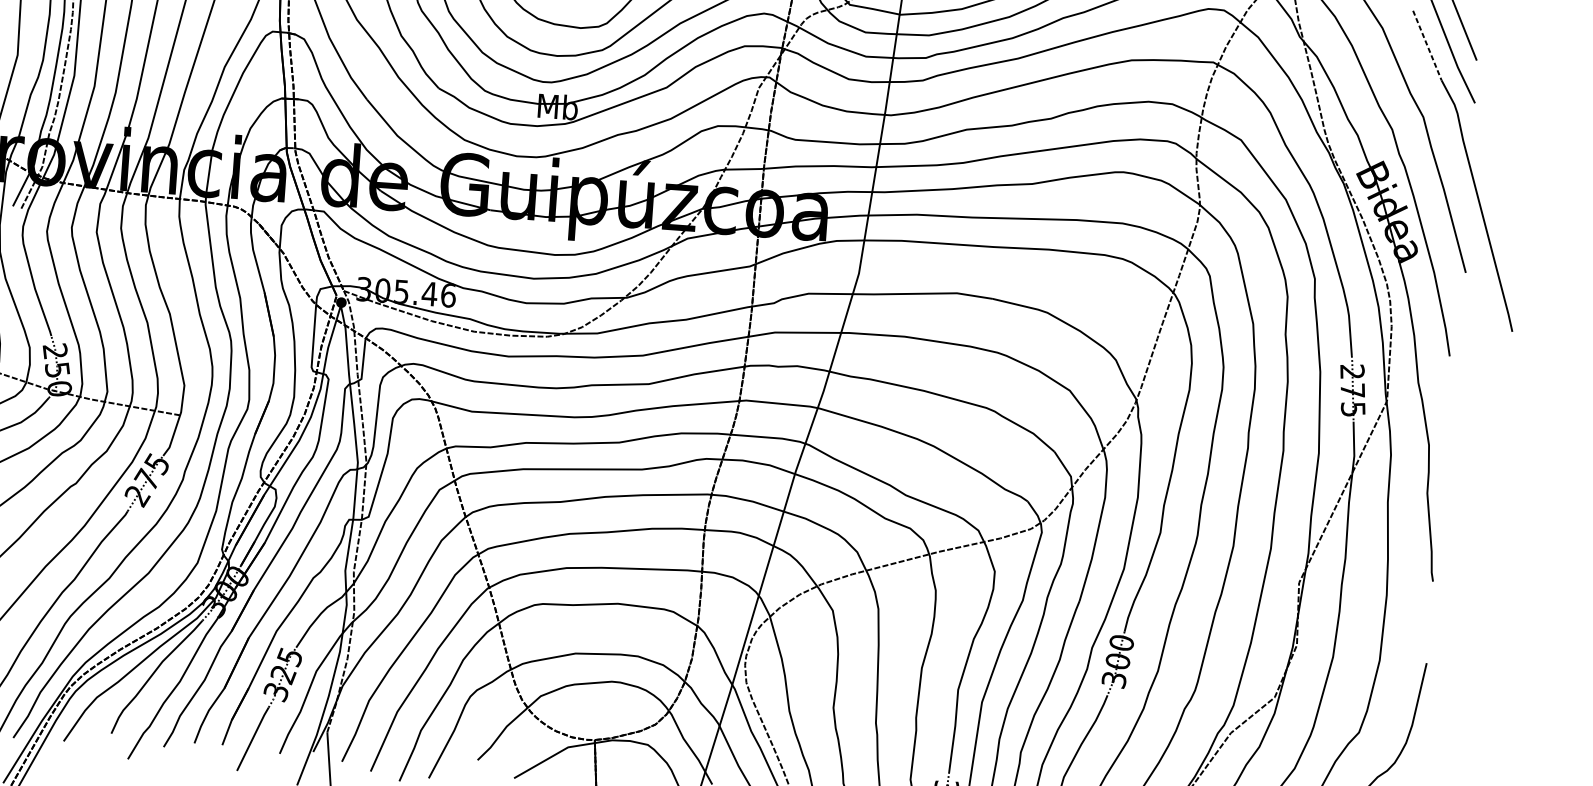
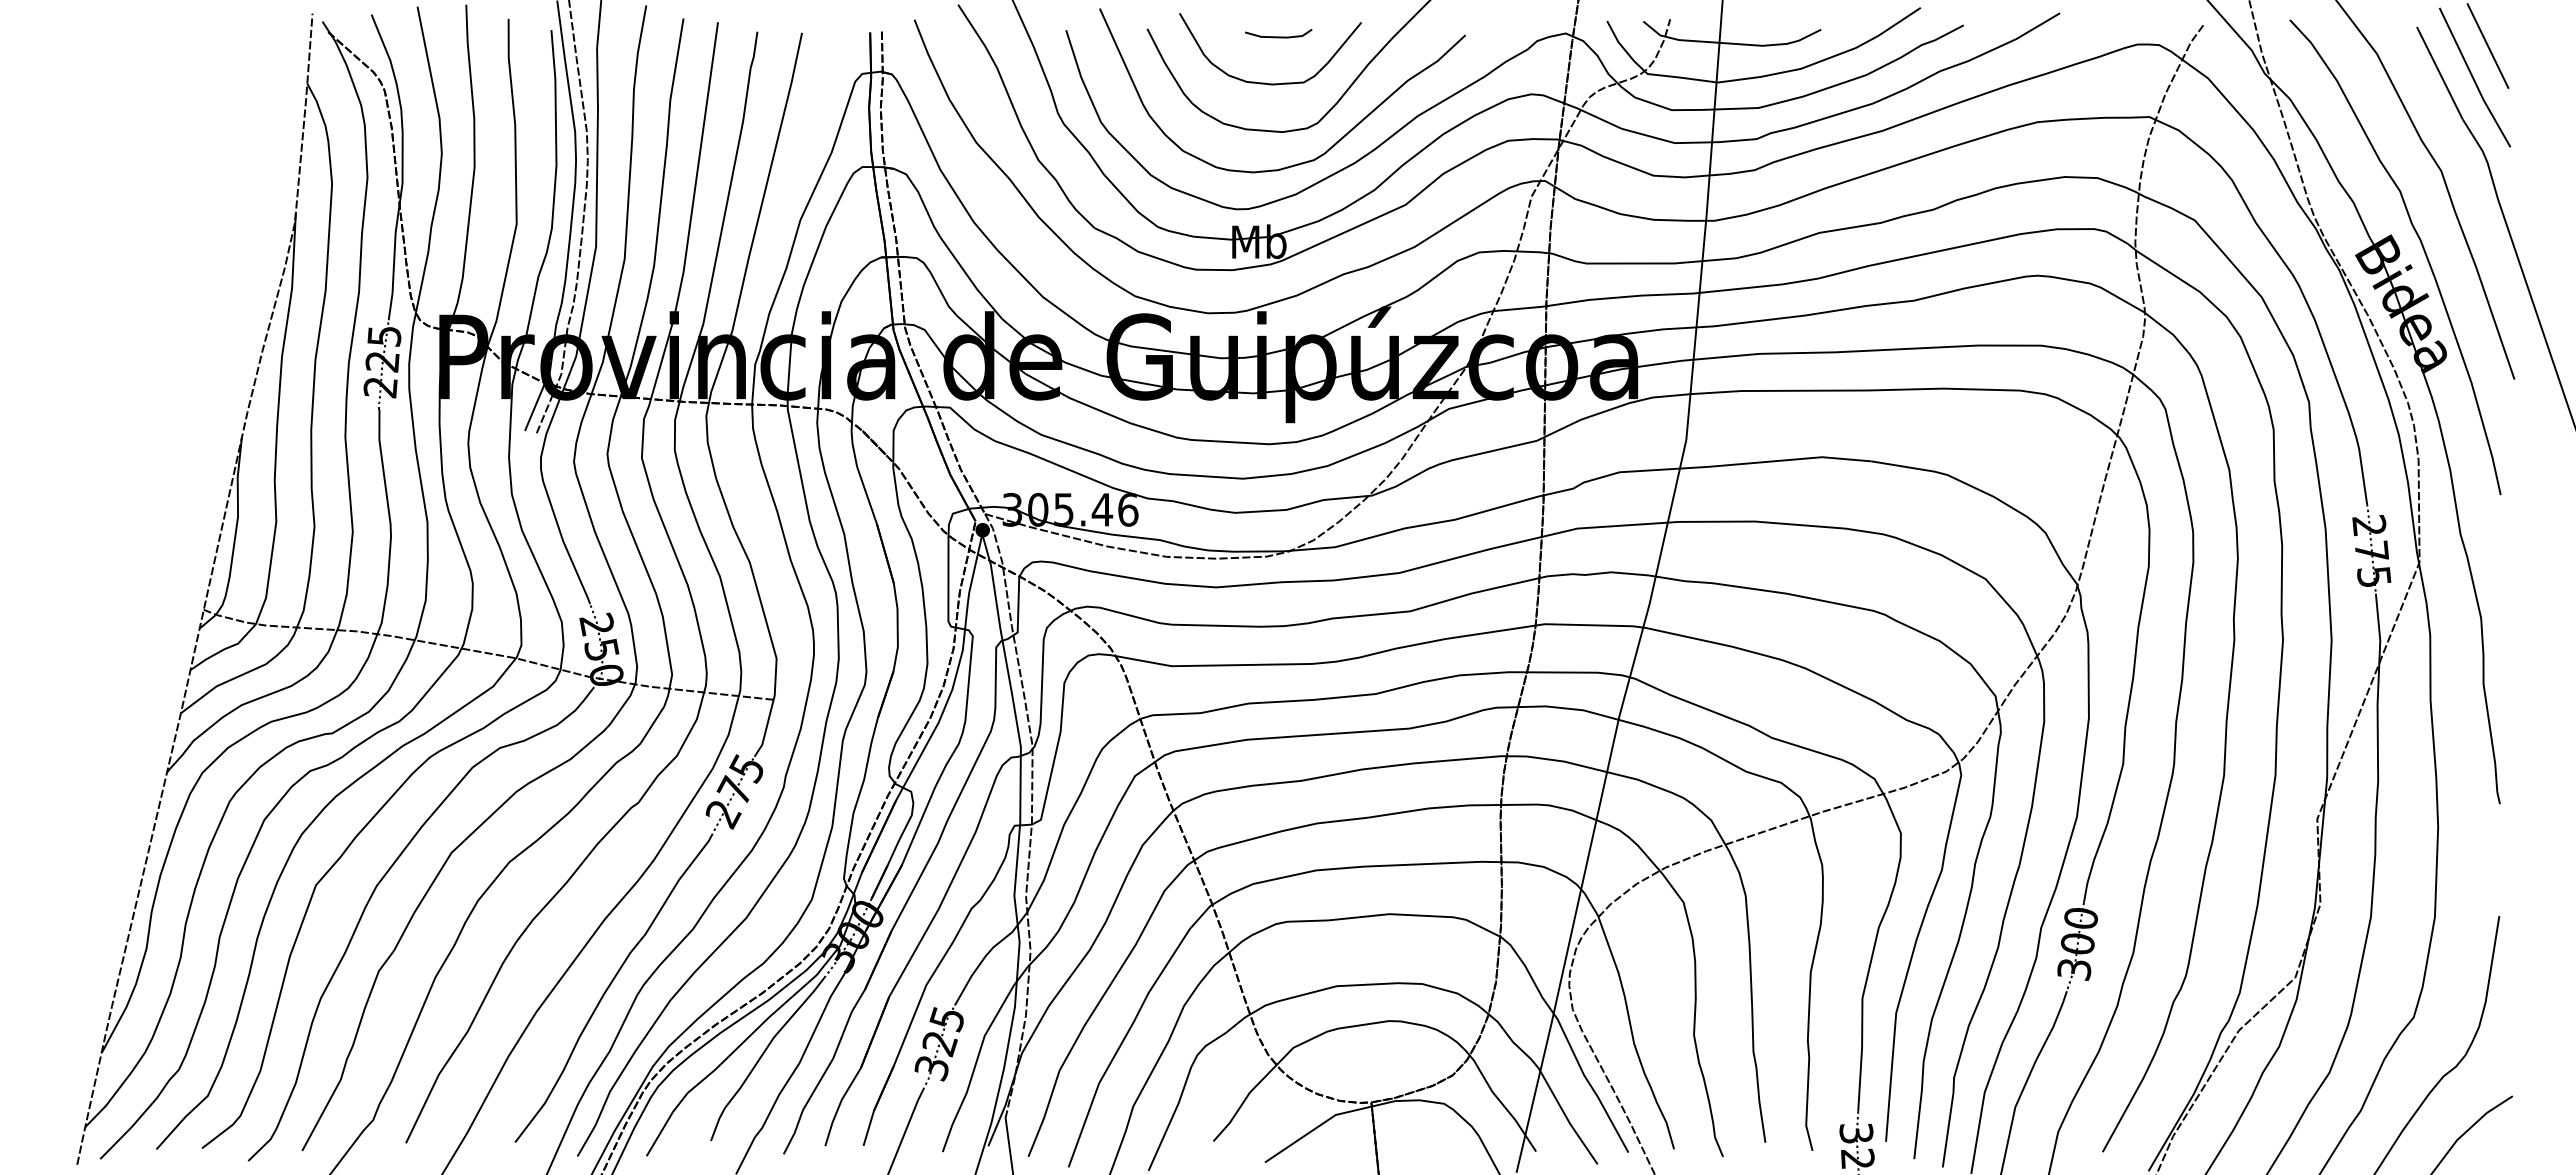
line: (1427, 45) -> (2440, 73), dashed -> solid

